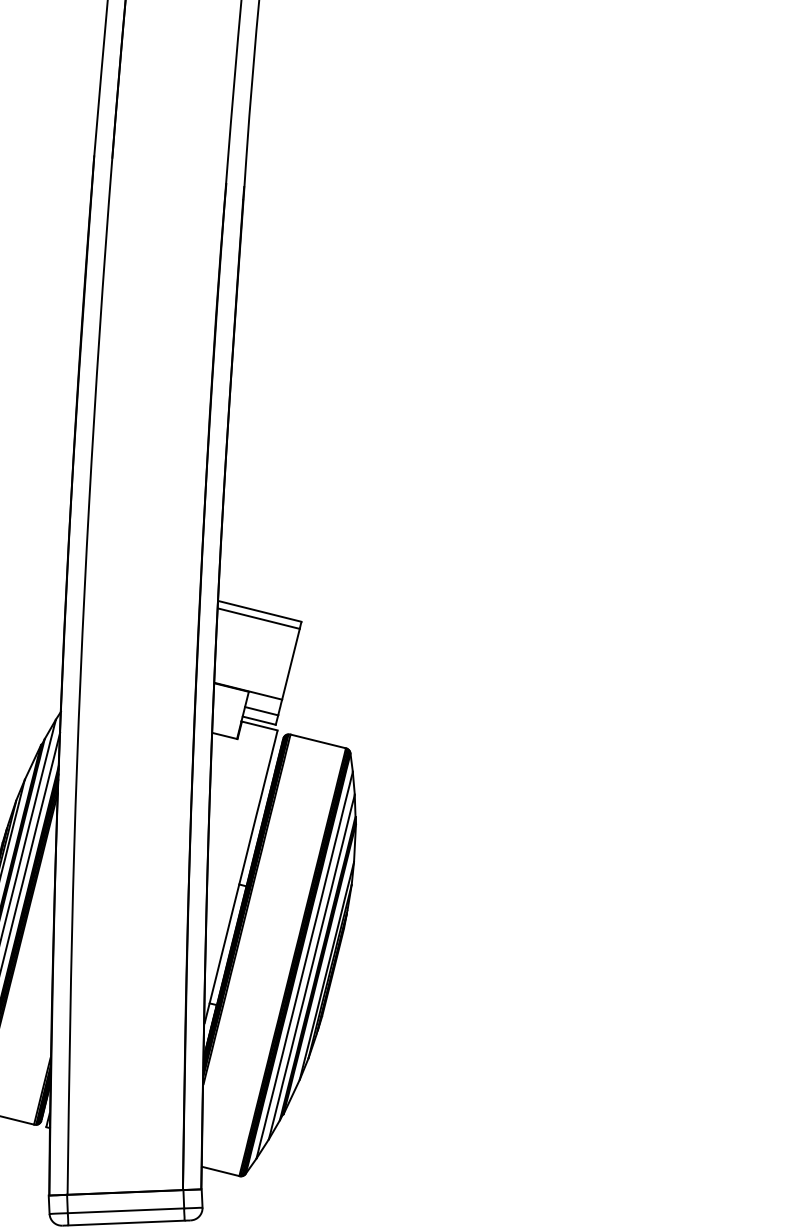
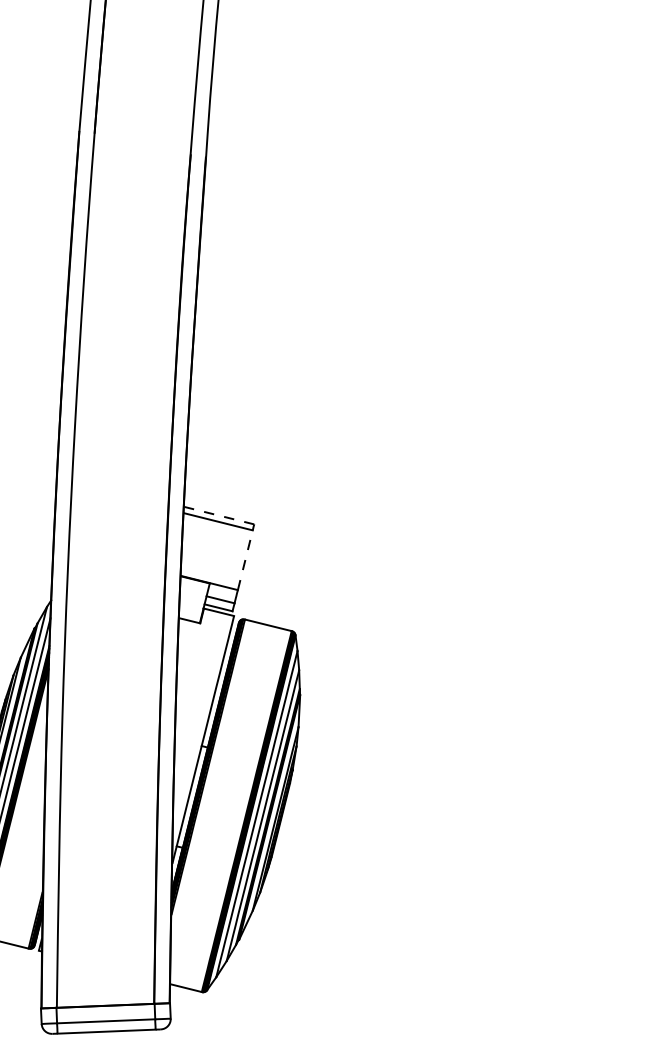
line: (260, 611) -> (219, 515), solid -> dashed
line: (291, 664) -> (245, 560), solid -> dashed

